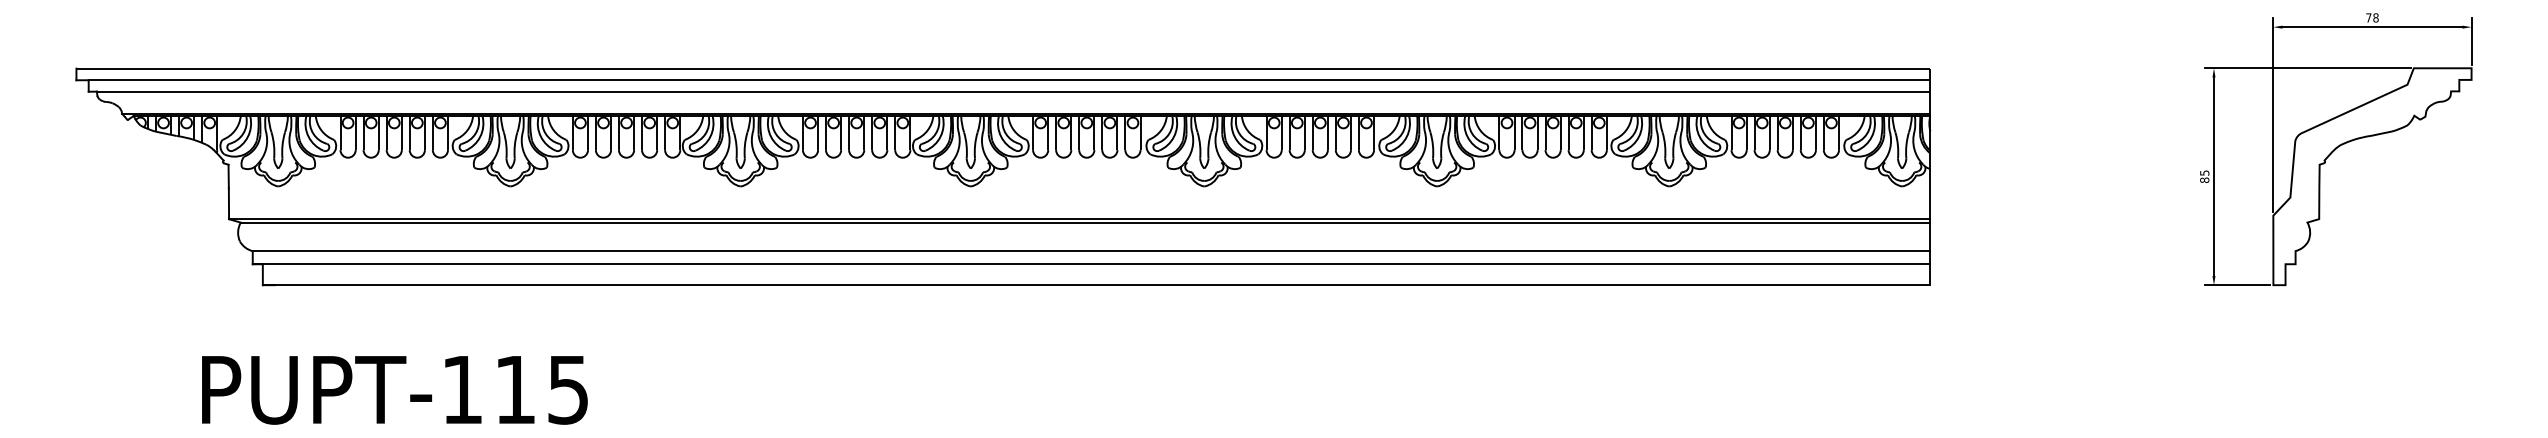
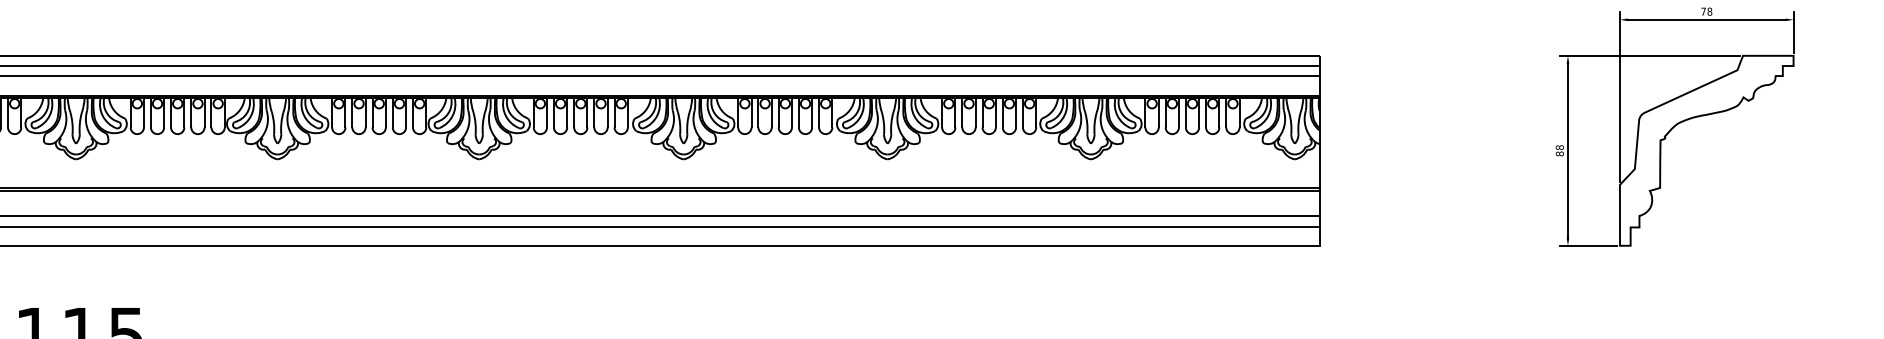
text: (2204, 172) -> (1559, 147), 85 -> 88

